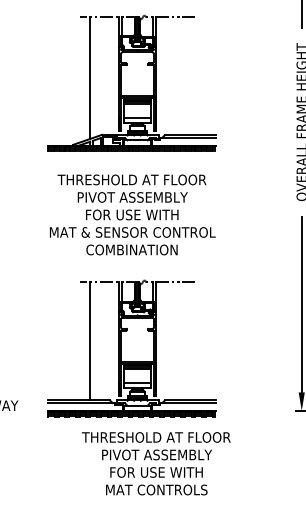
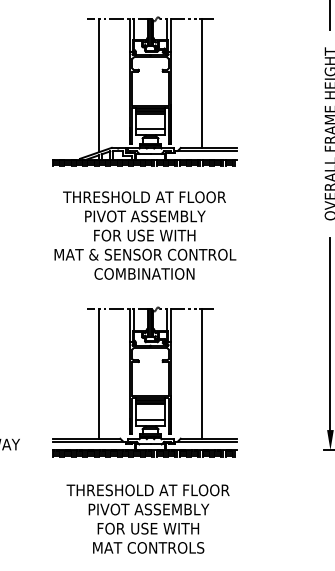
line: (184, 76) -> (202, 83), added
line: (184, 340) -> (202, 373), added
text: (155, 463) -> (147, 518), moved

